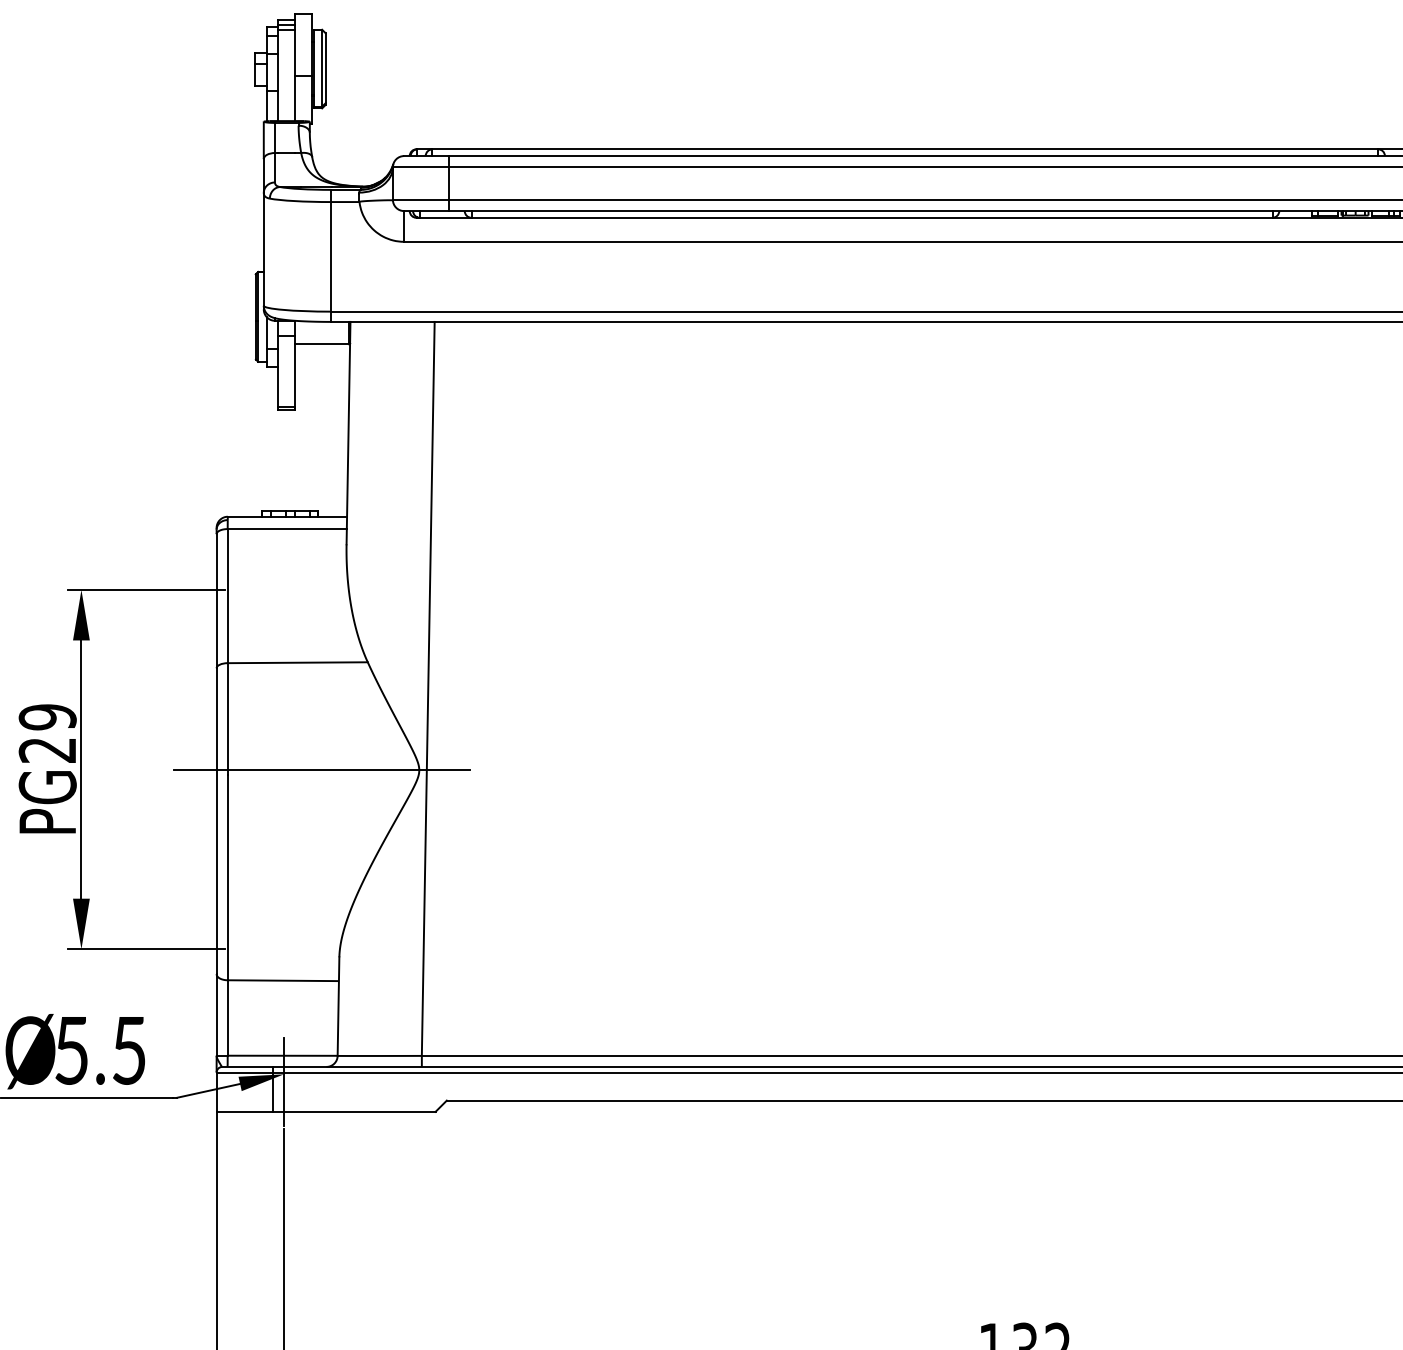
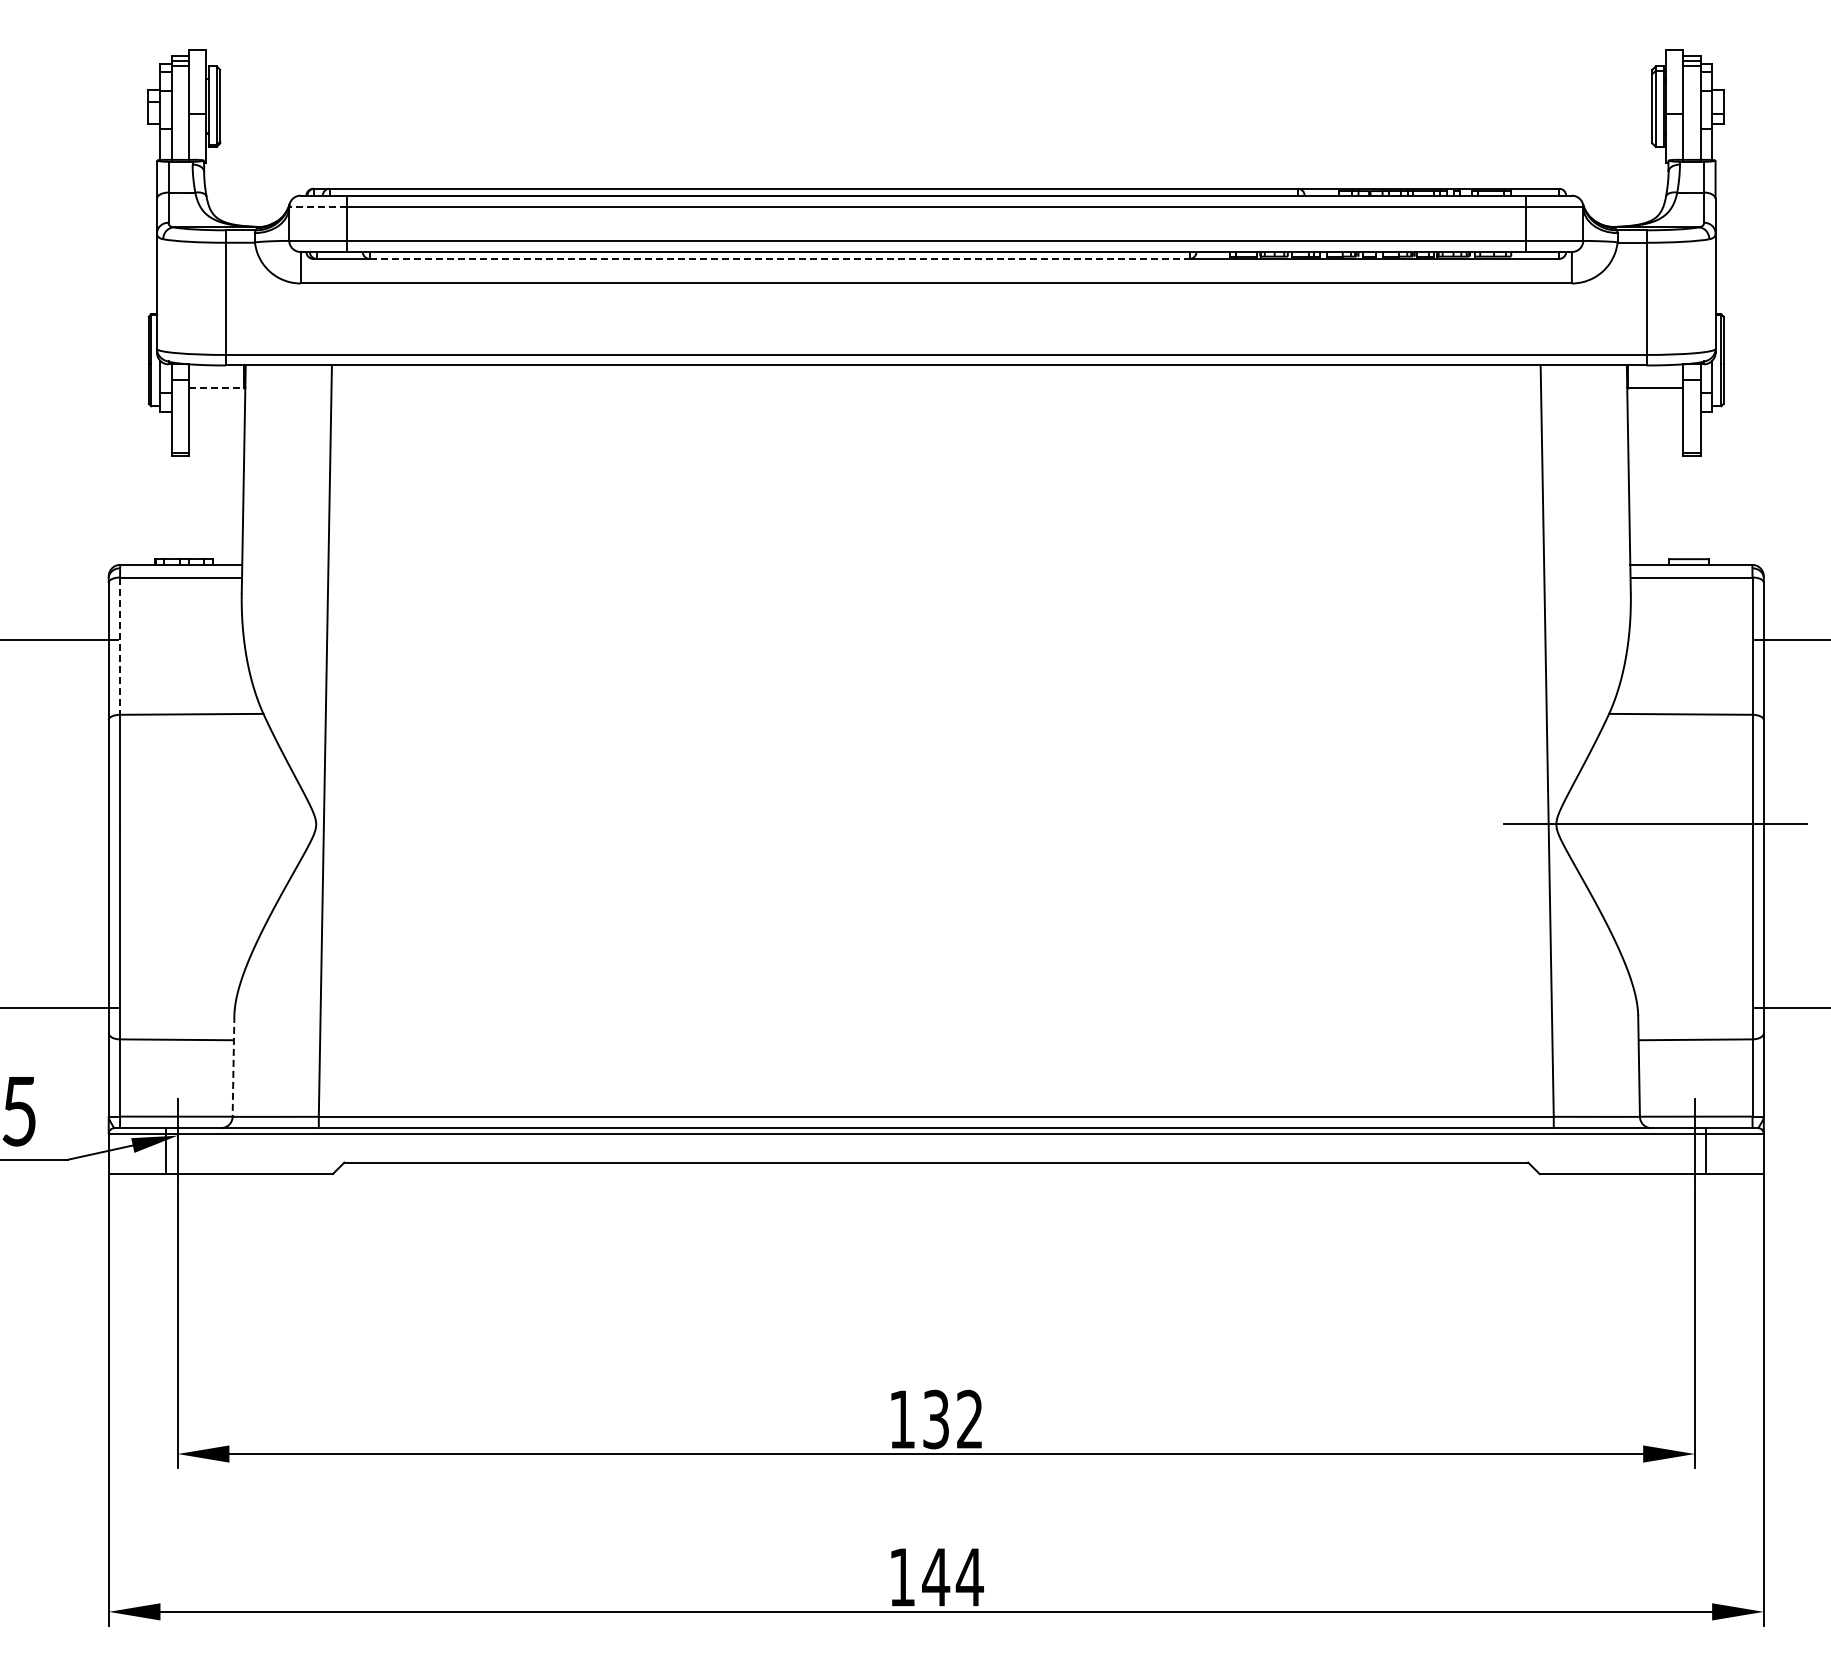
line: (420, 167) -> (317, 207), solid -> dashed
line: (871, 217) -> (779, 258), solid -> dashed
line: (321, 344) -> (216, 388), solid -> dashed
line: (228, 596) -> (120, 646), solid -> dashed
line: (321, 769) -> (216, 823), removed
line: (338, 1006) -> (233, 1066), solid -> dashed

